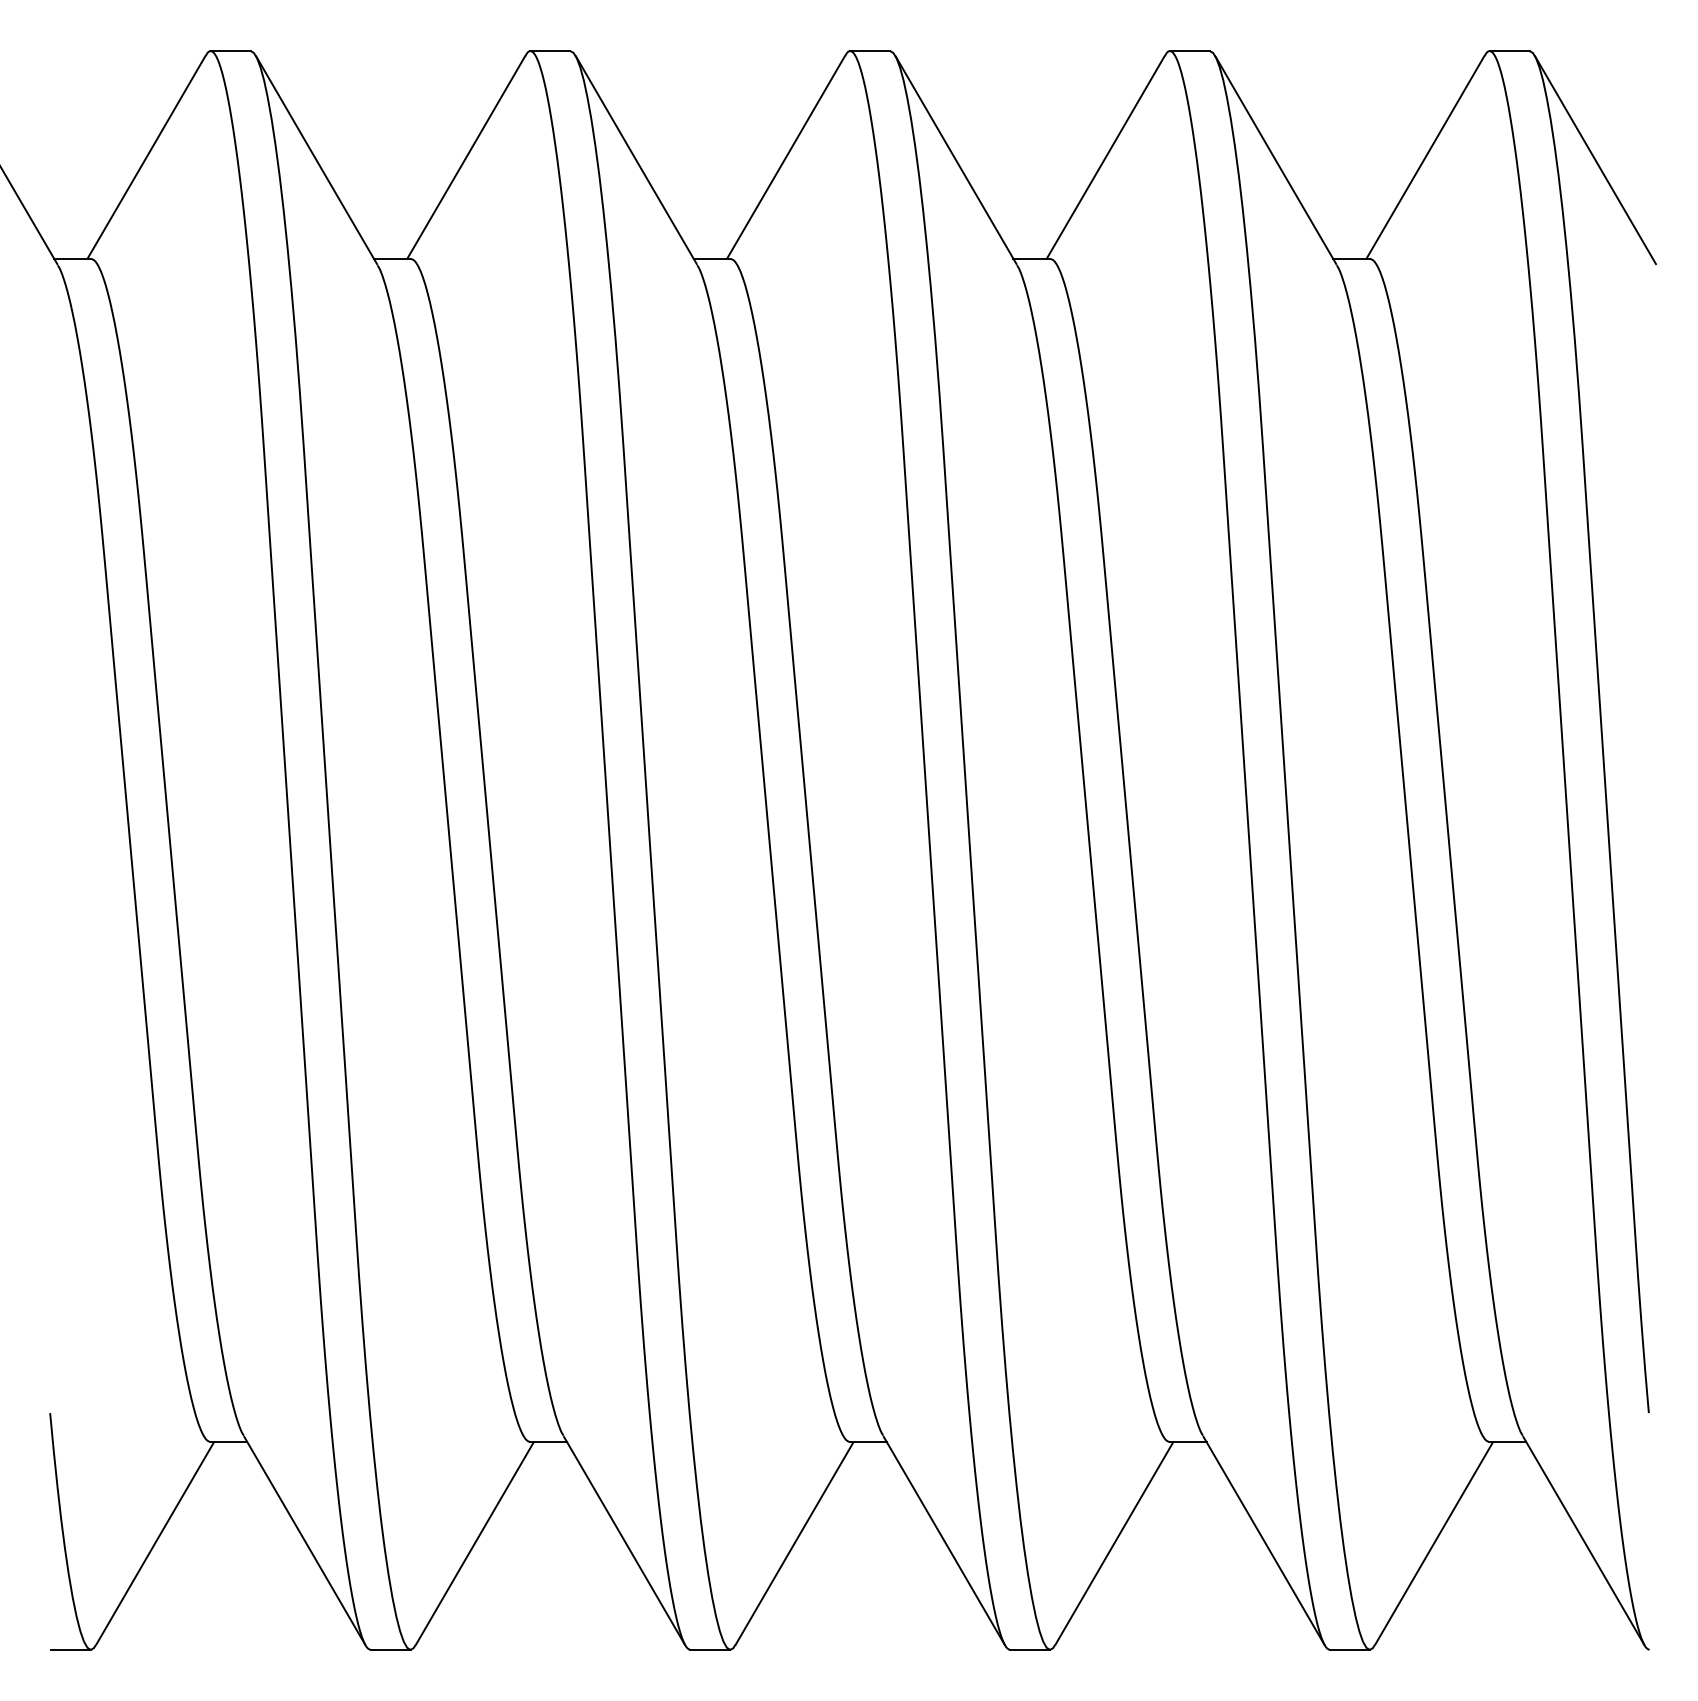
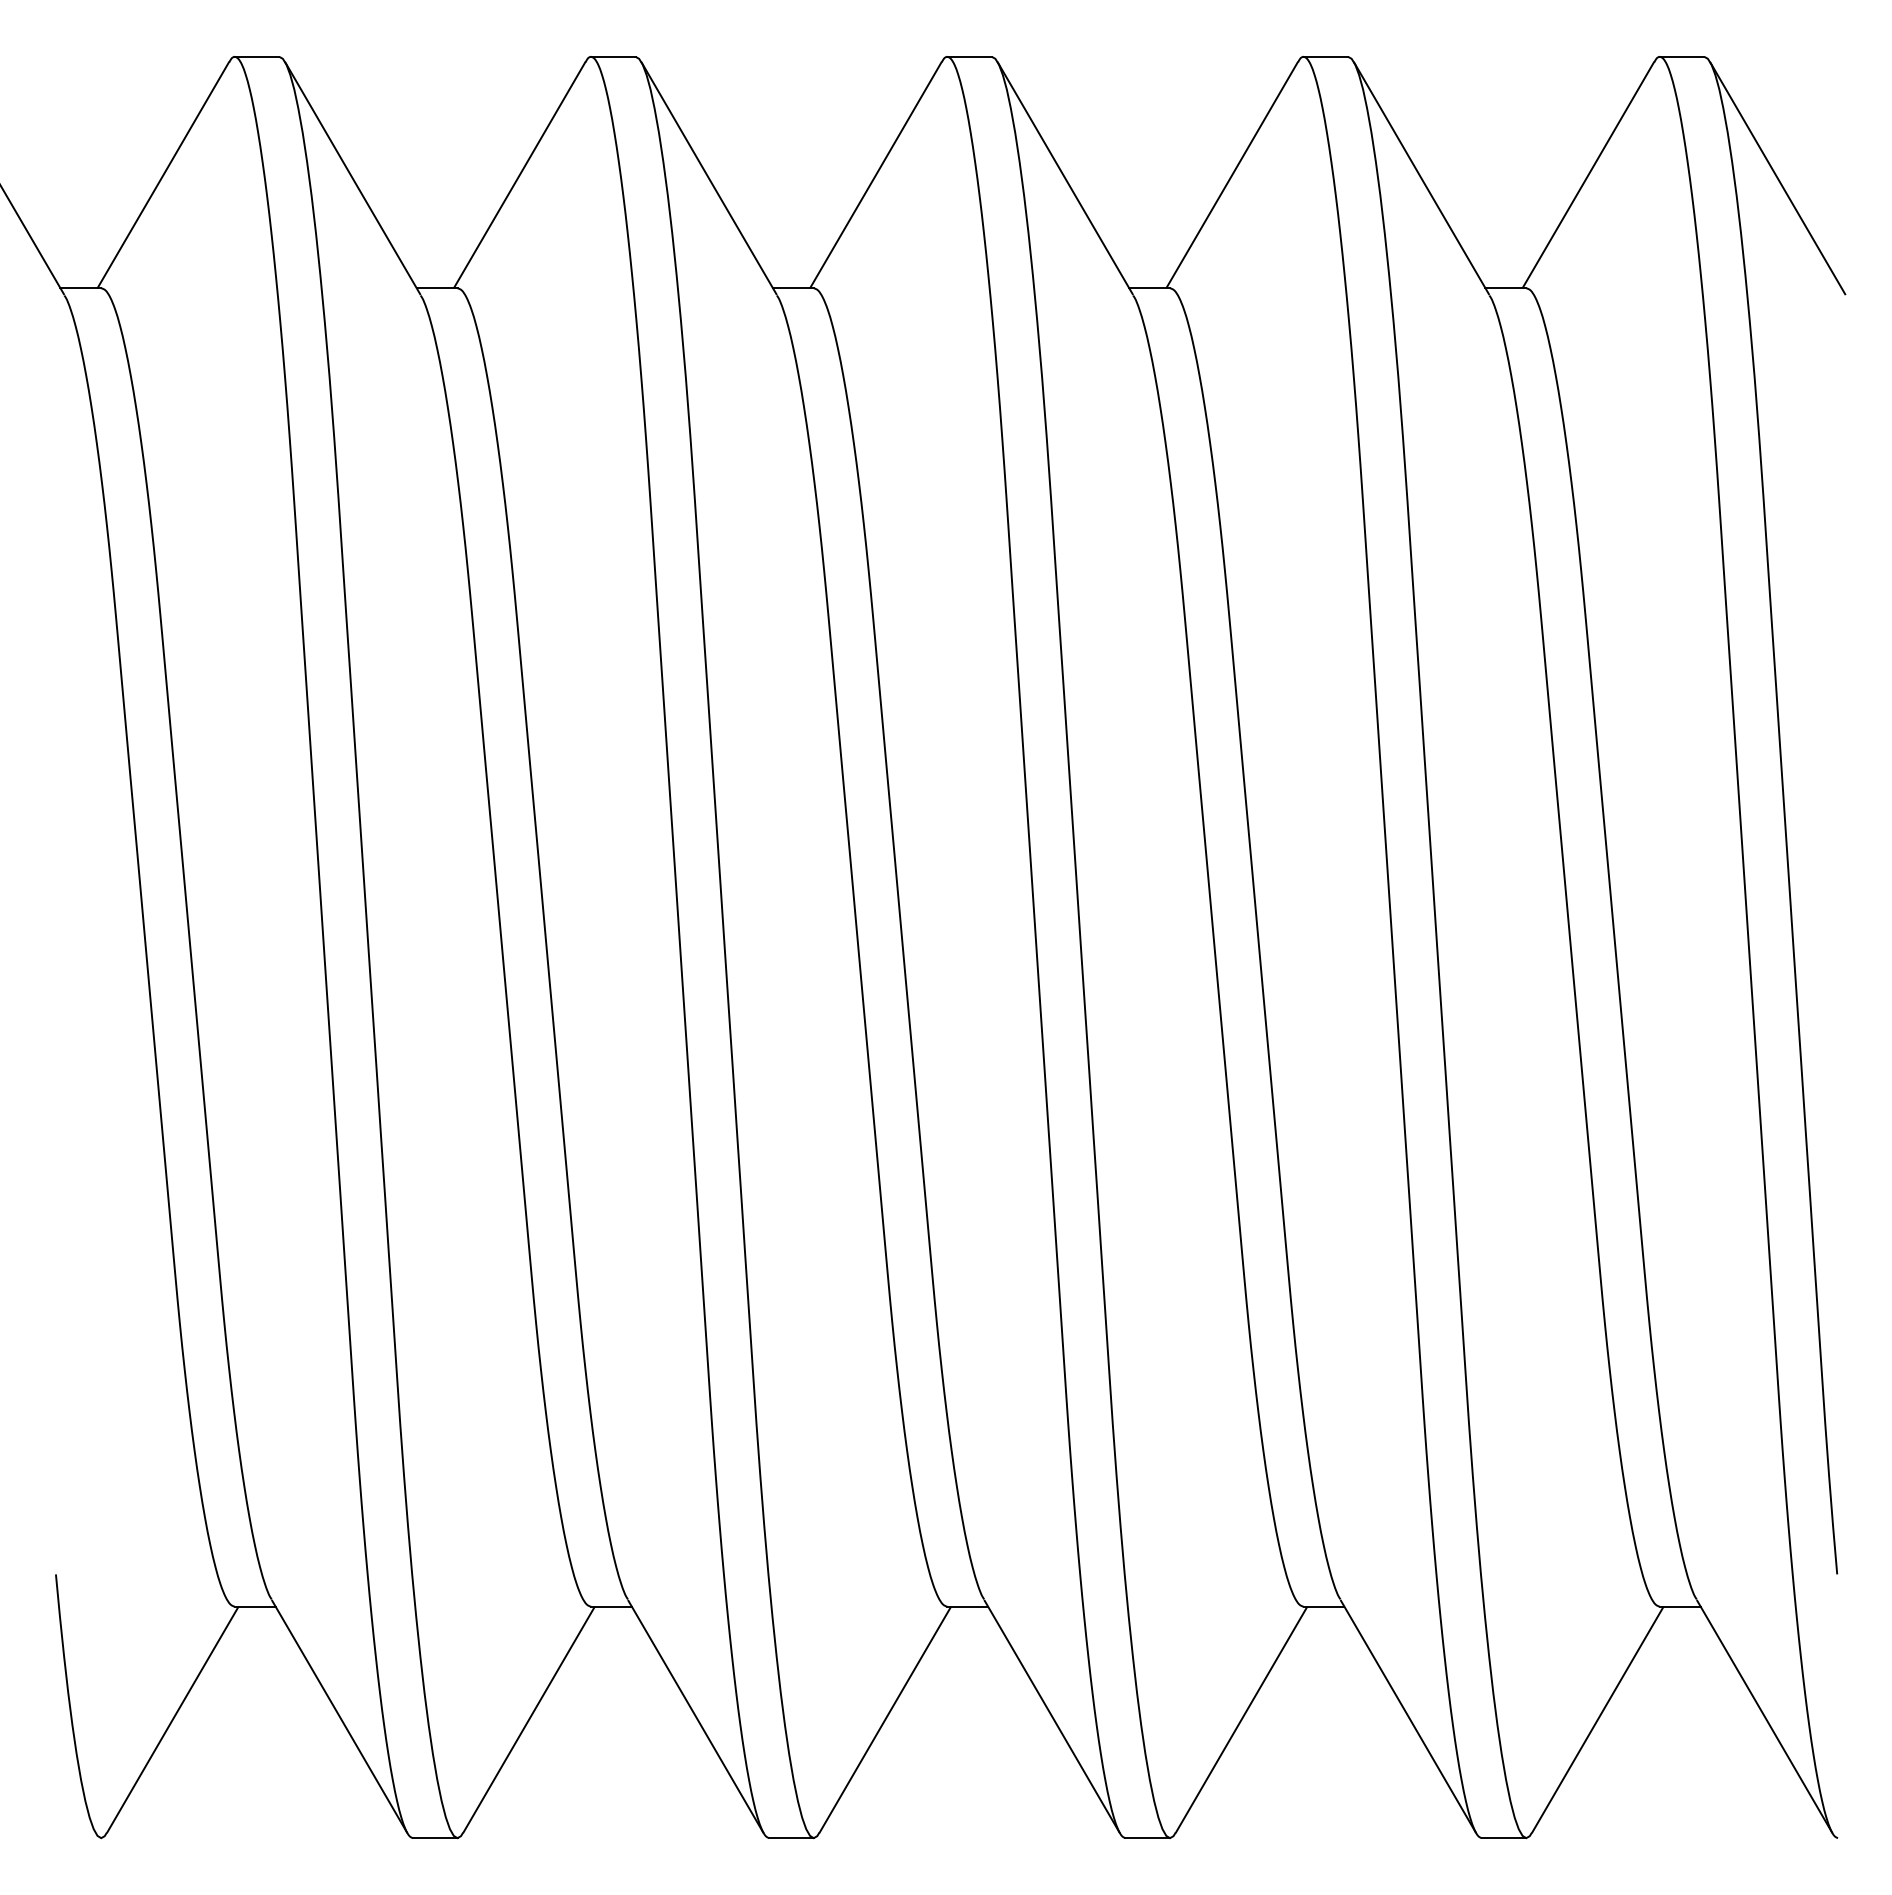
line: (70, 1650) -> (78, 1838), removed

